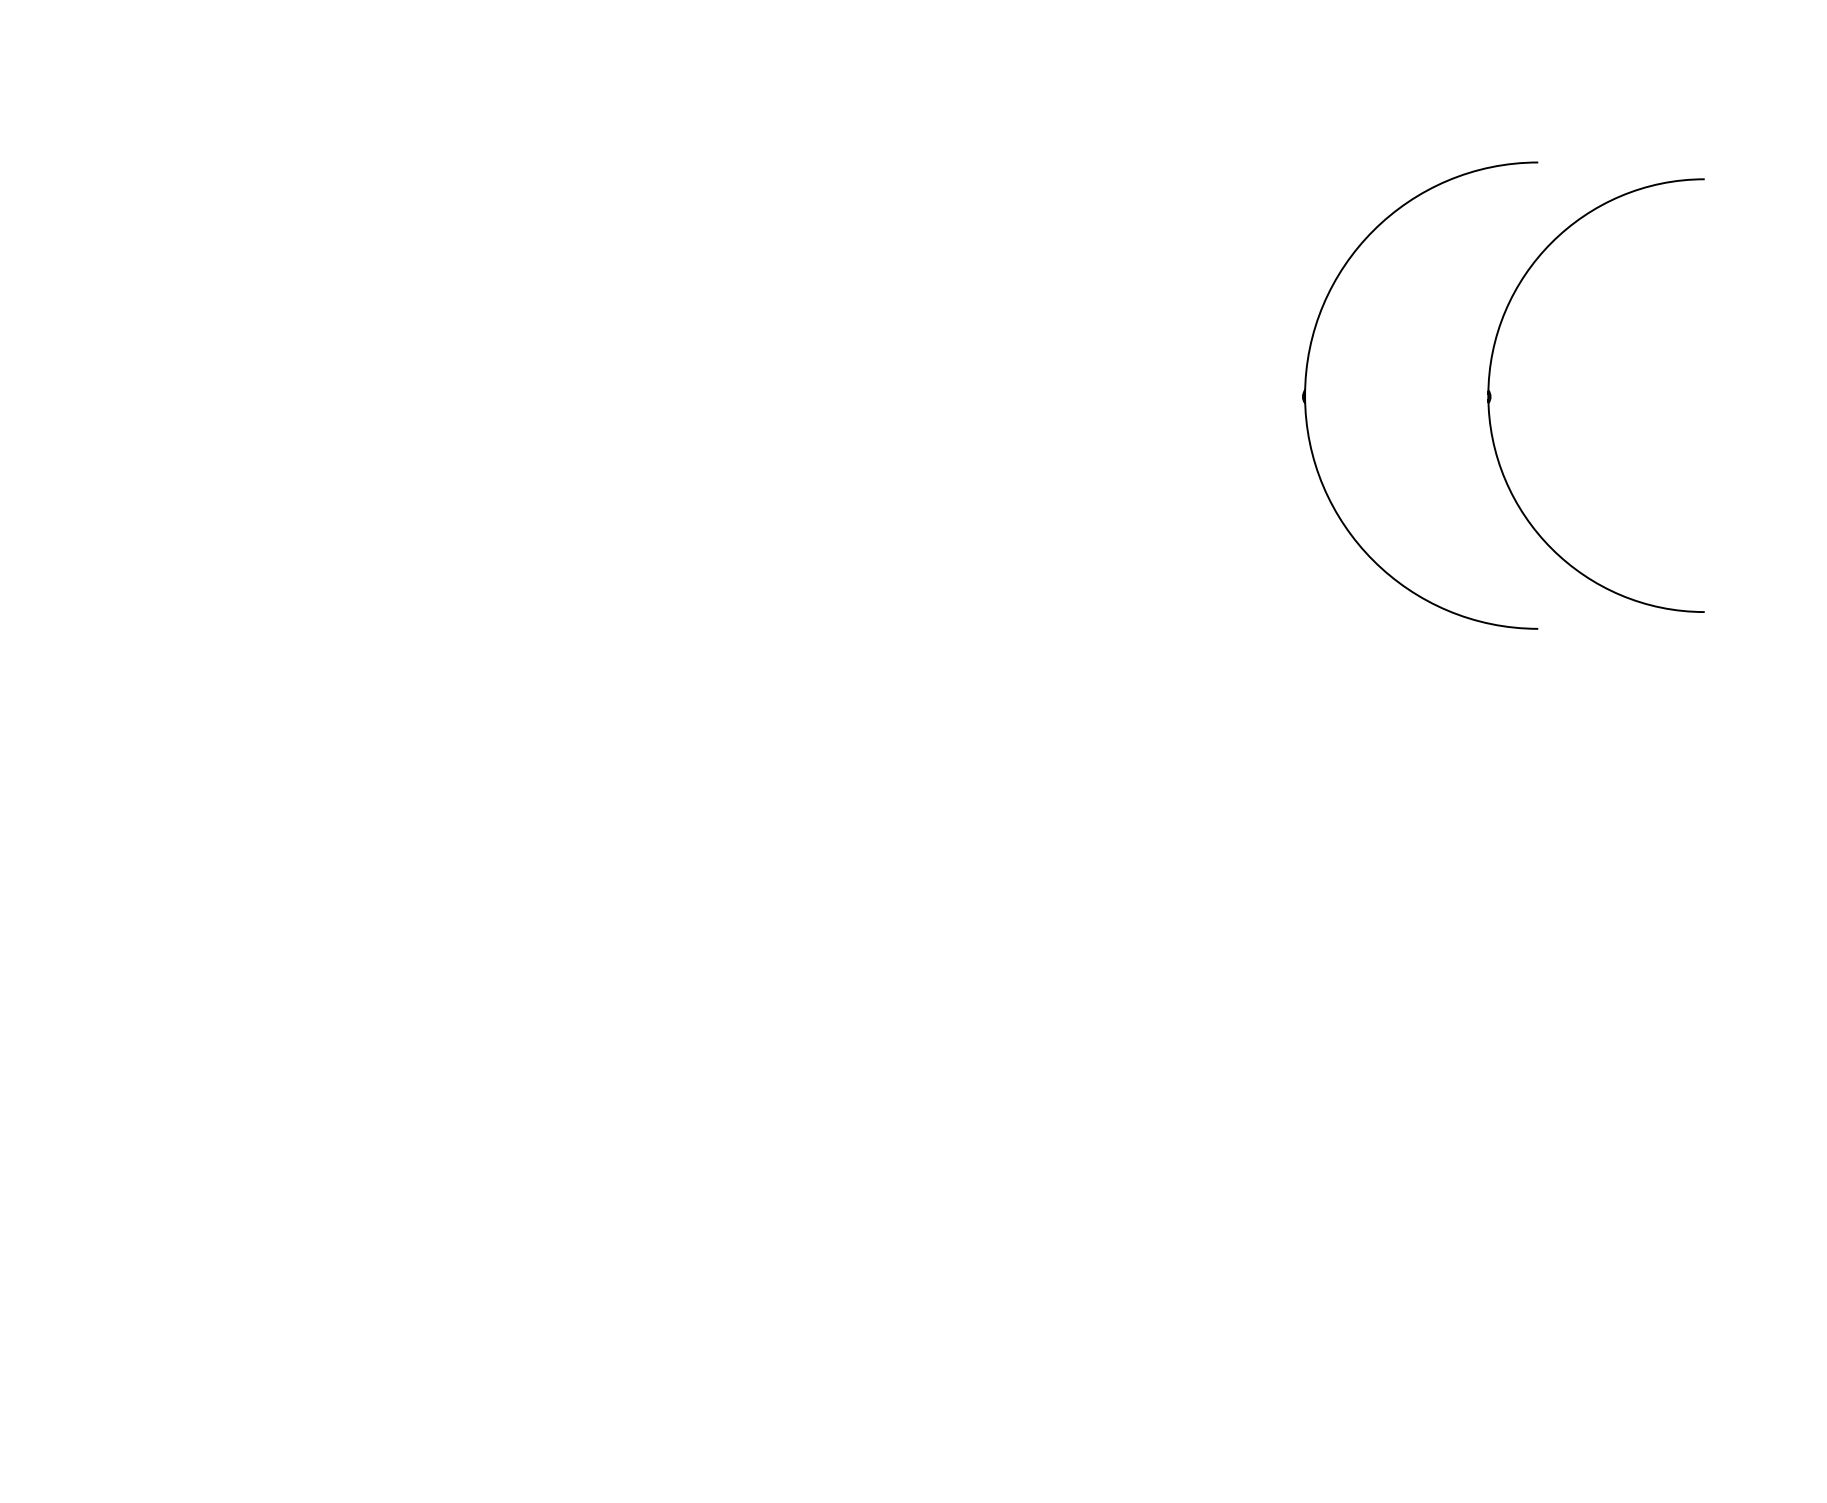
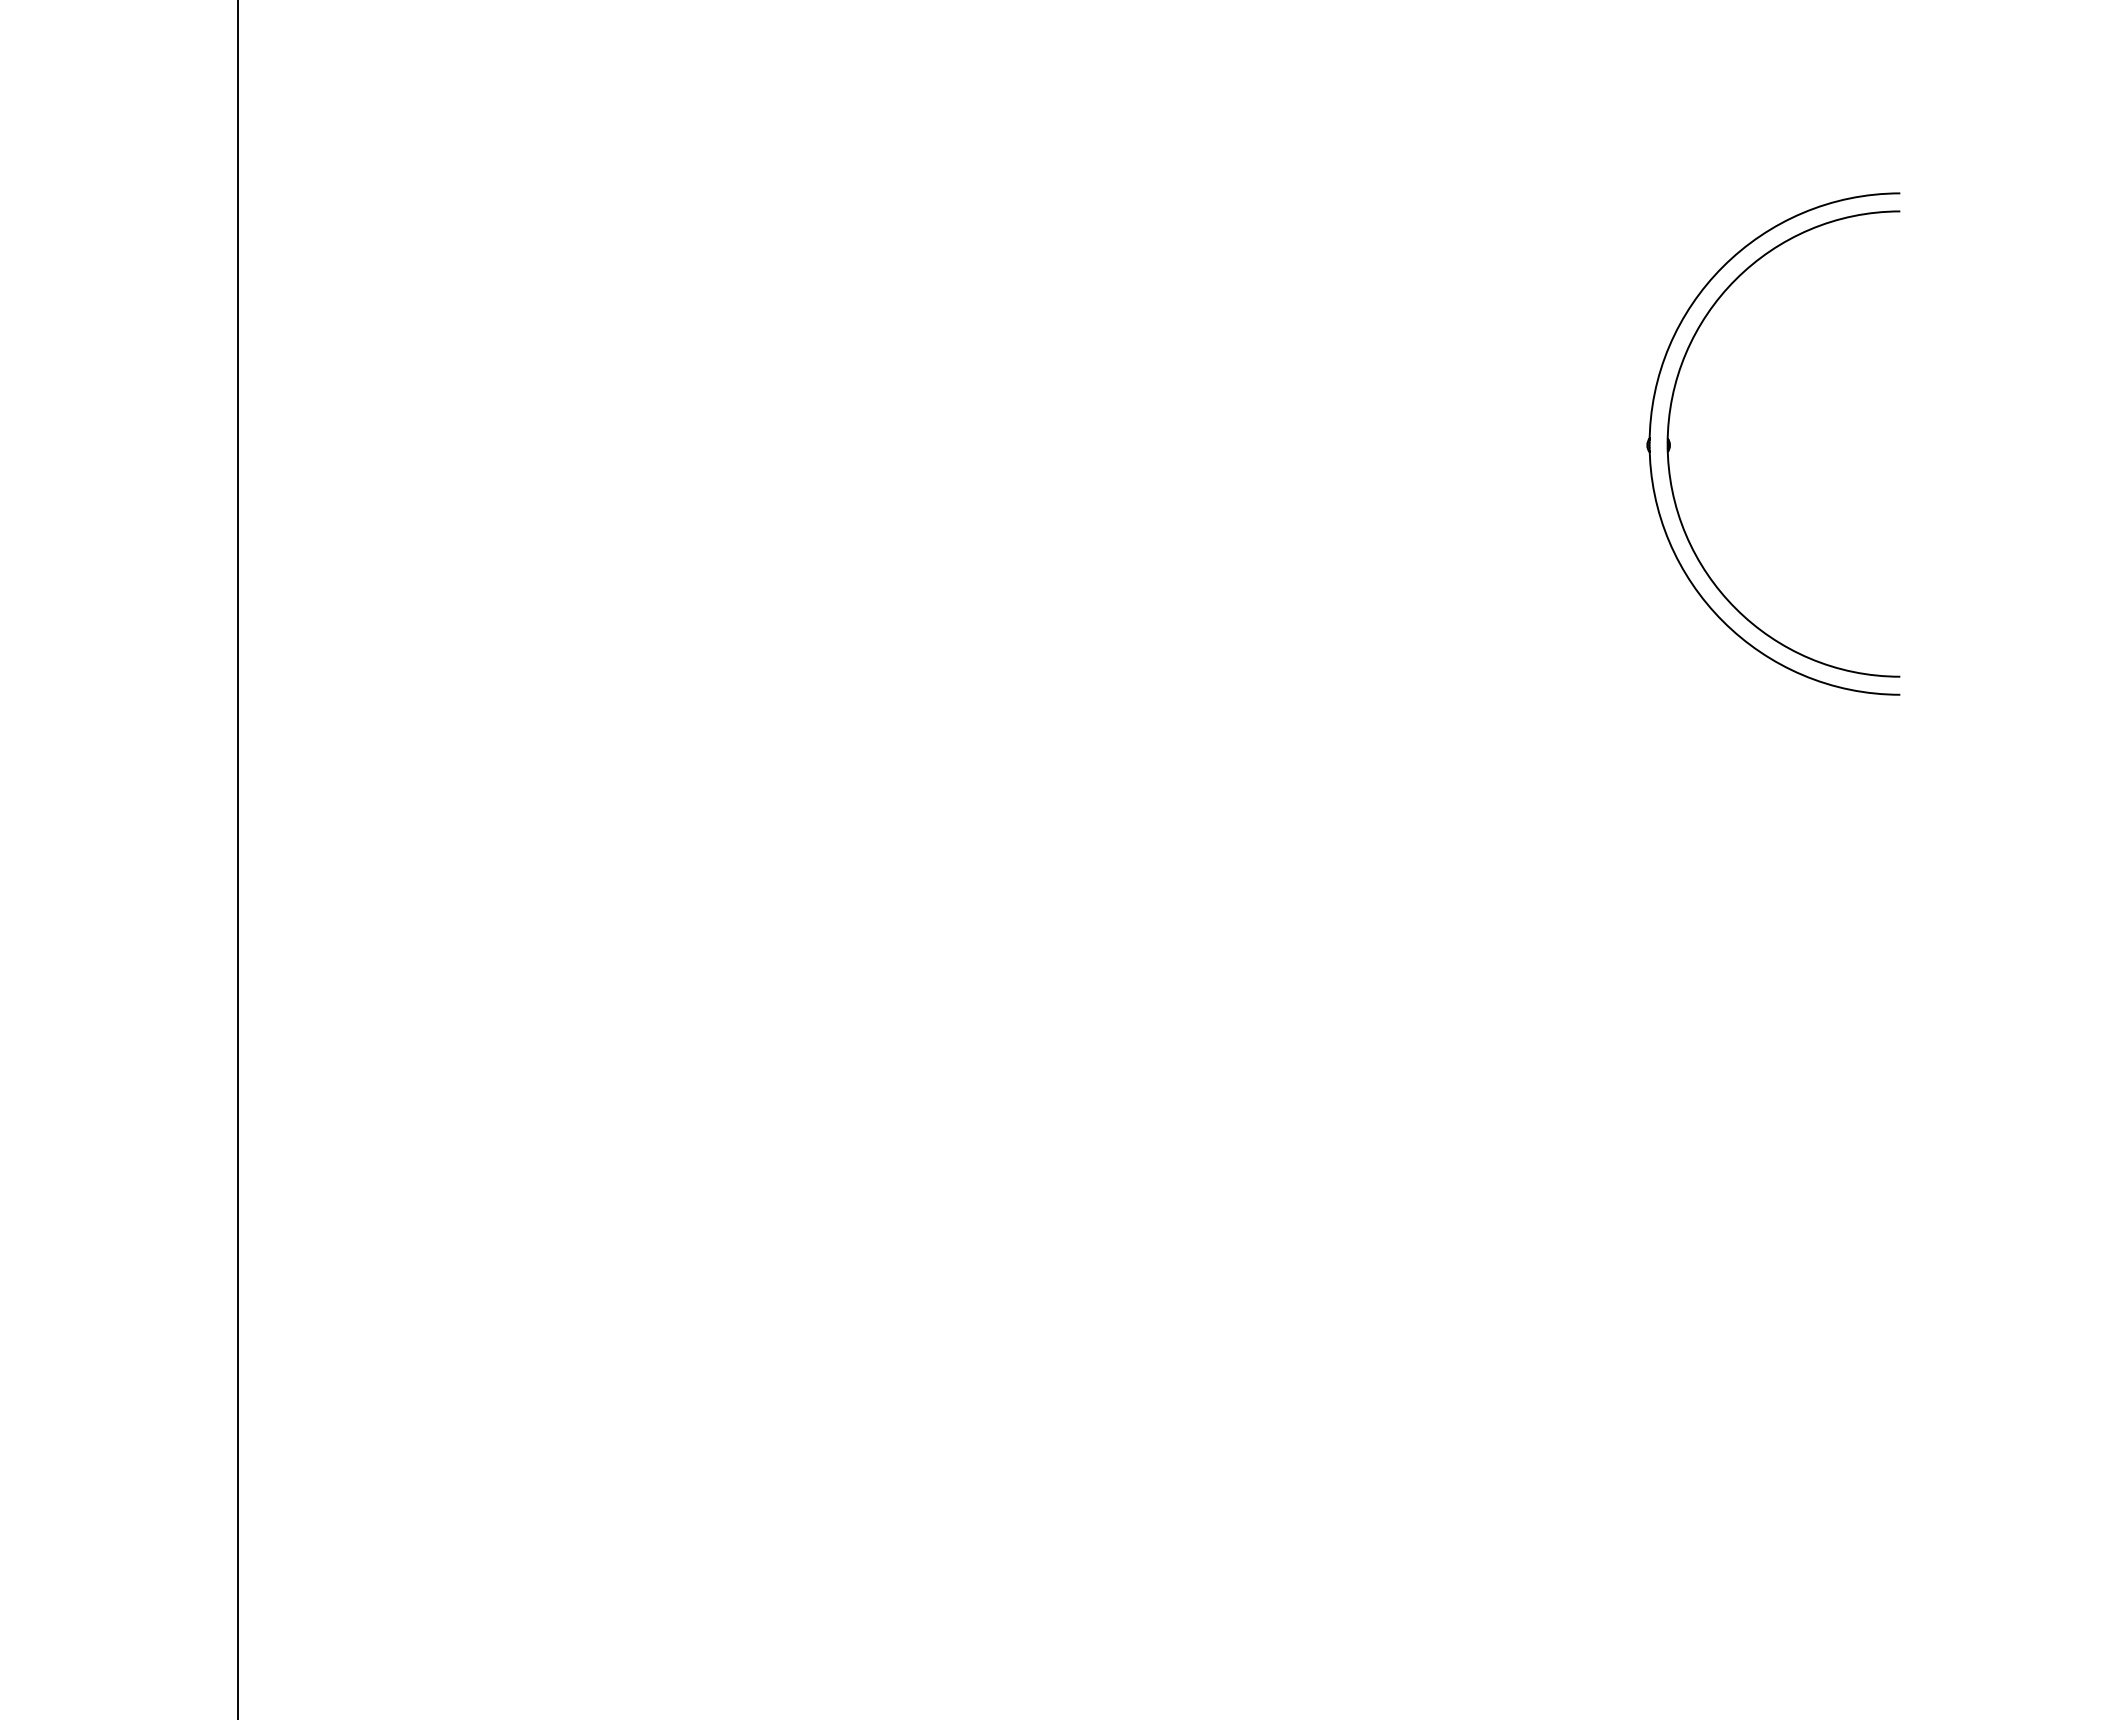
part: (1490, 395) -> (1670, 443), moved

